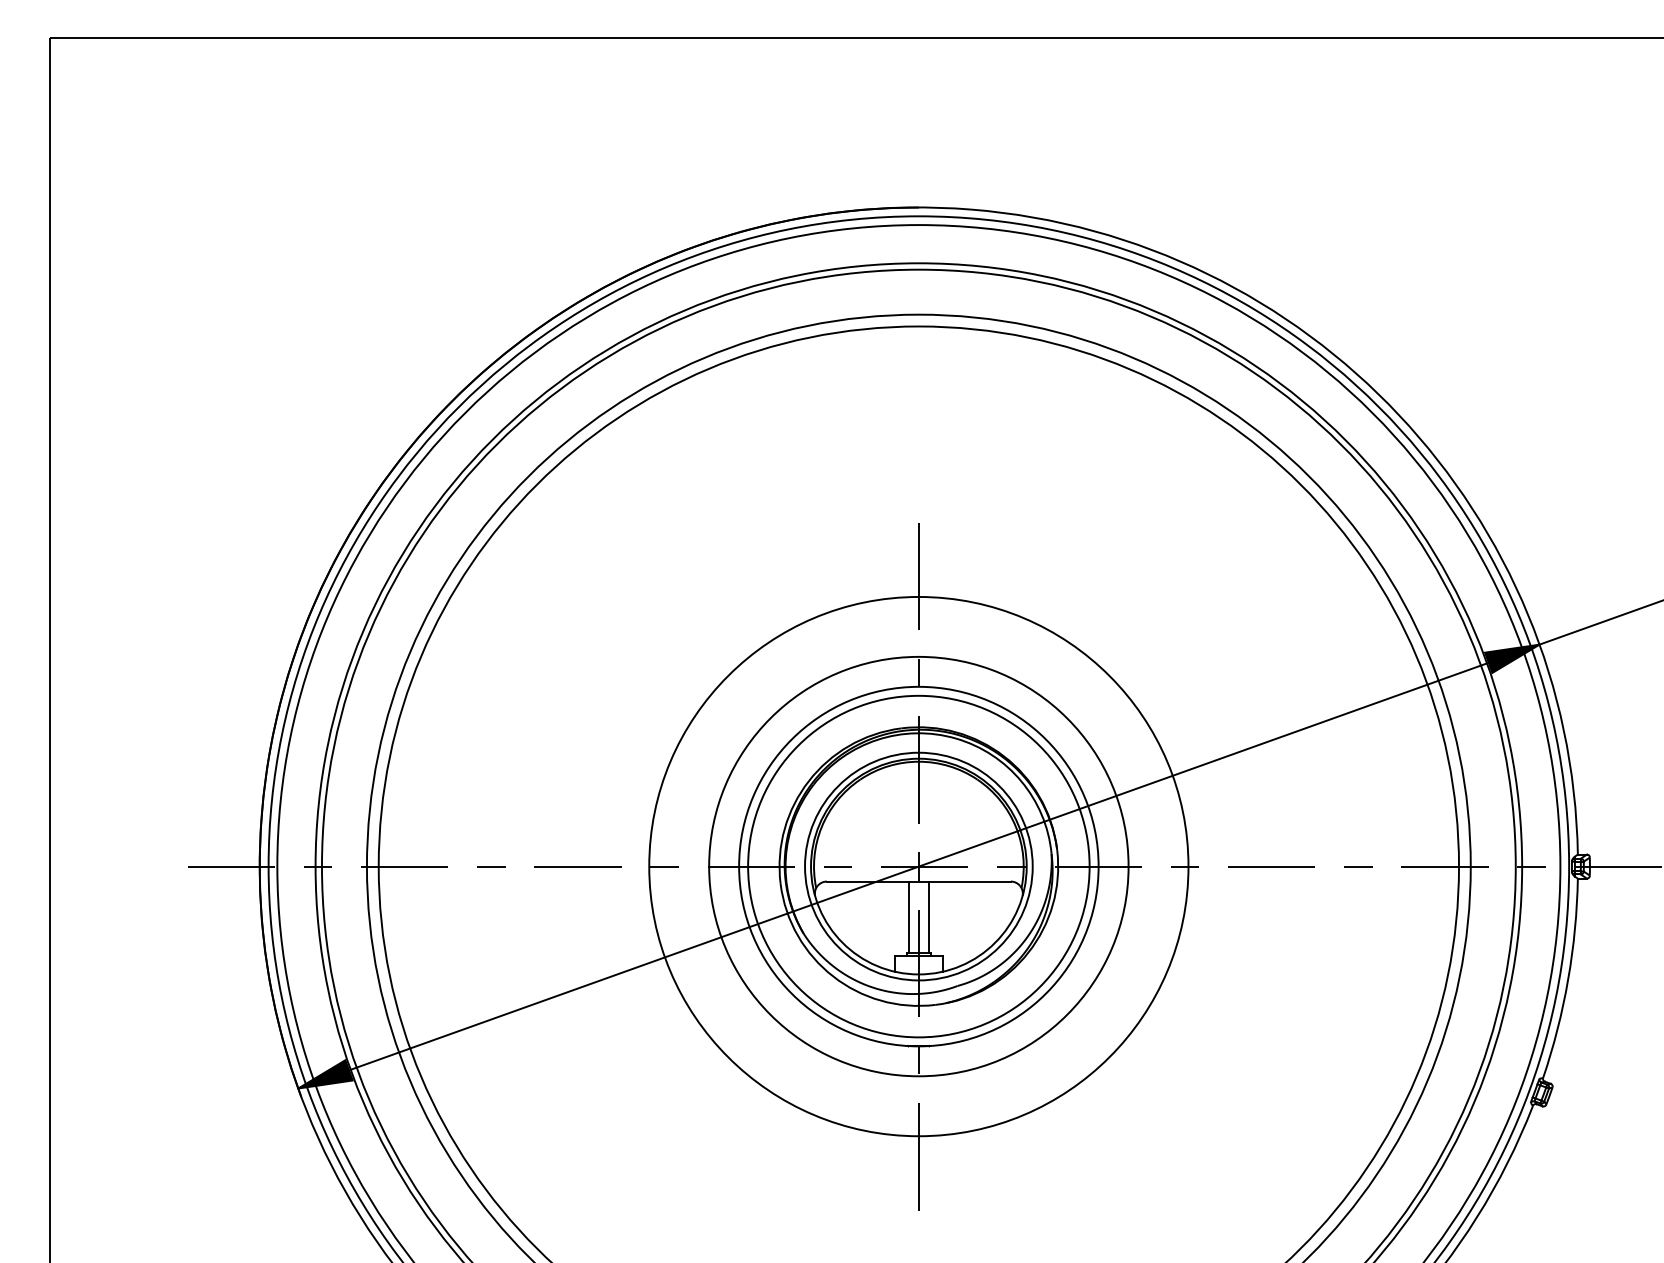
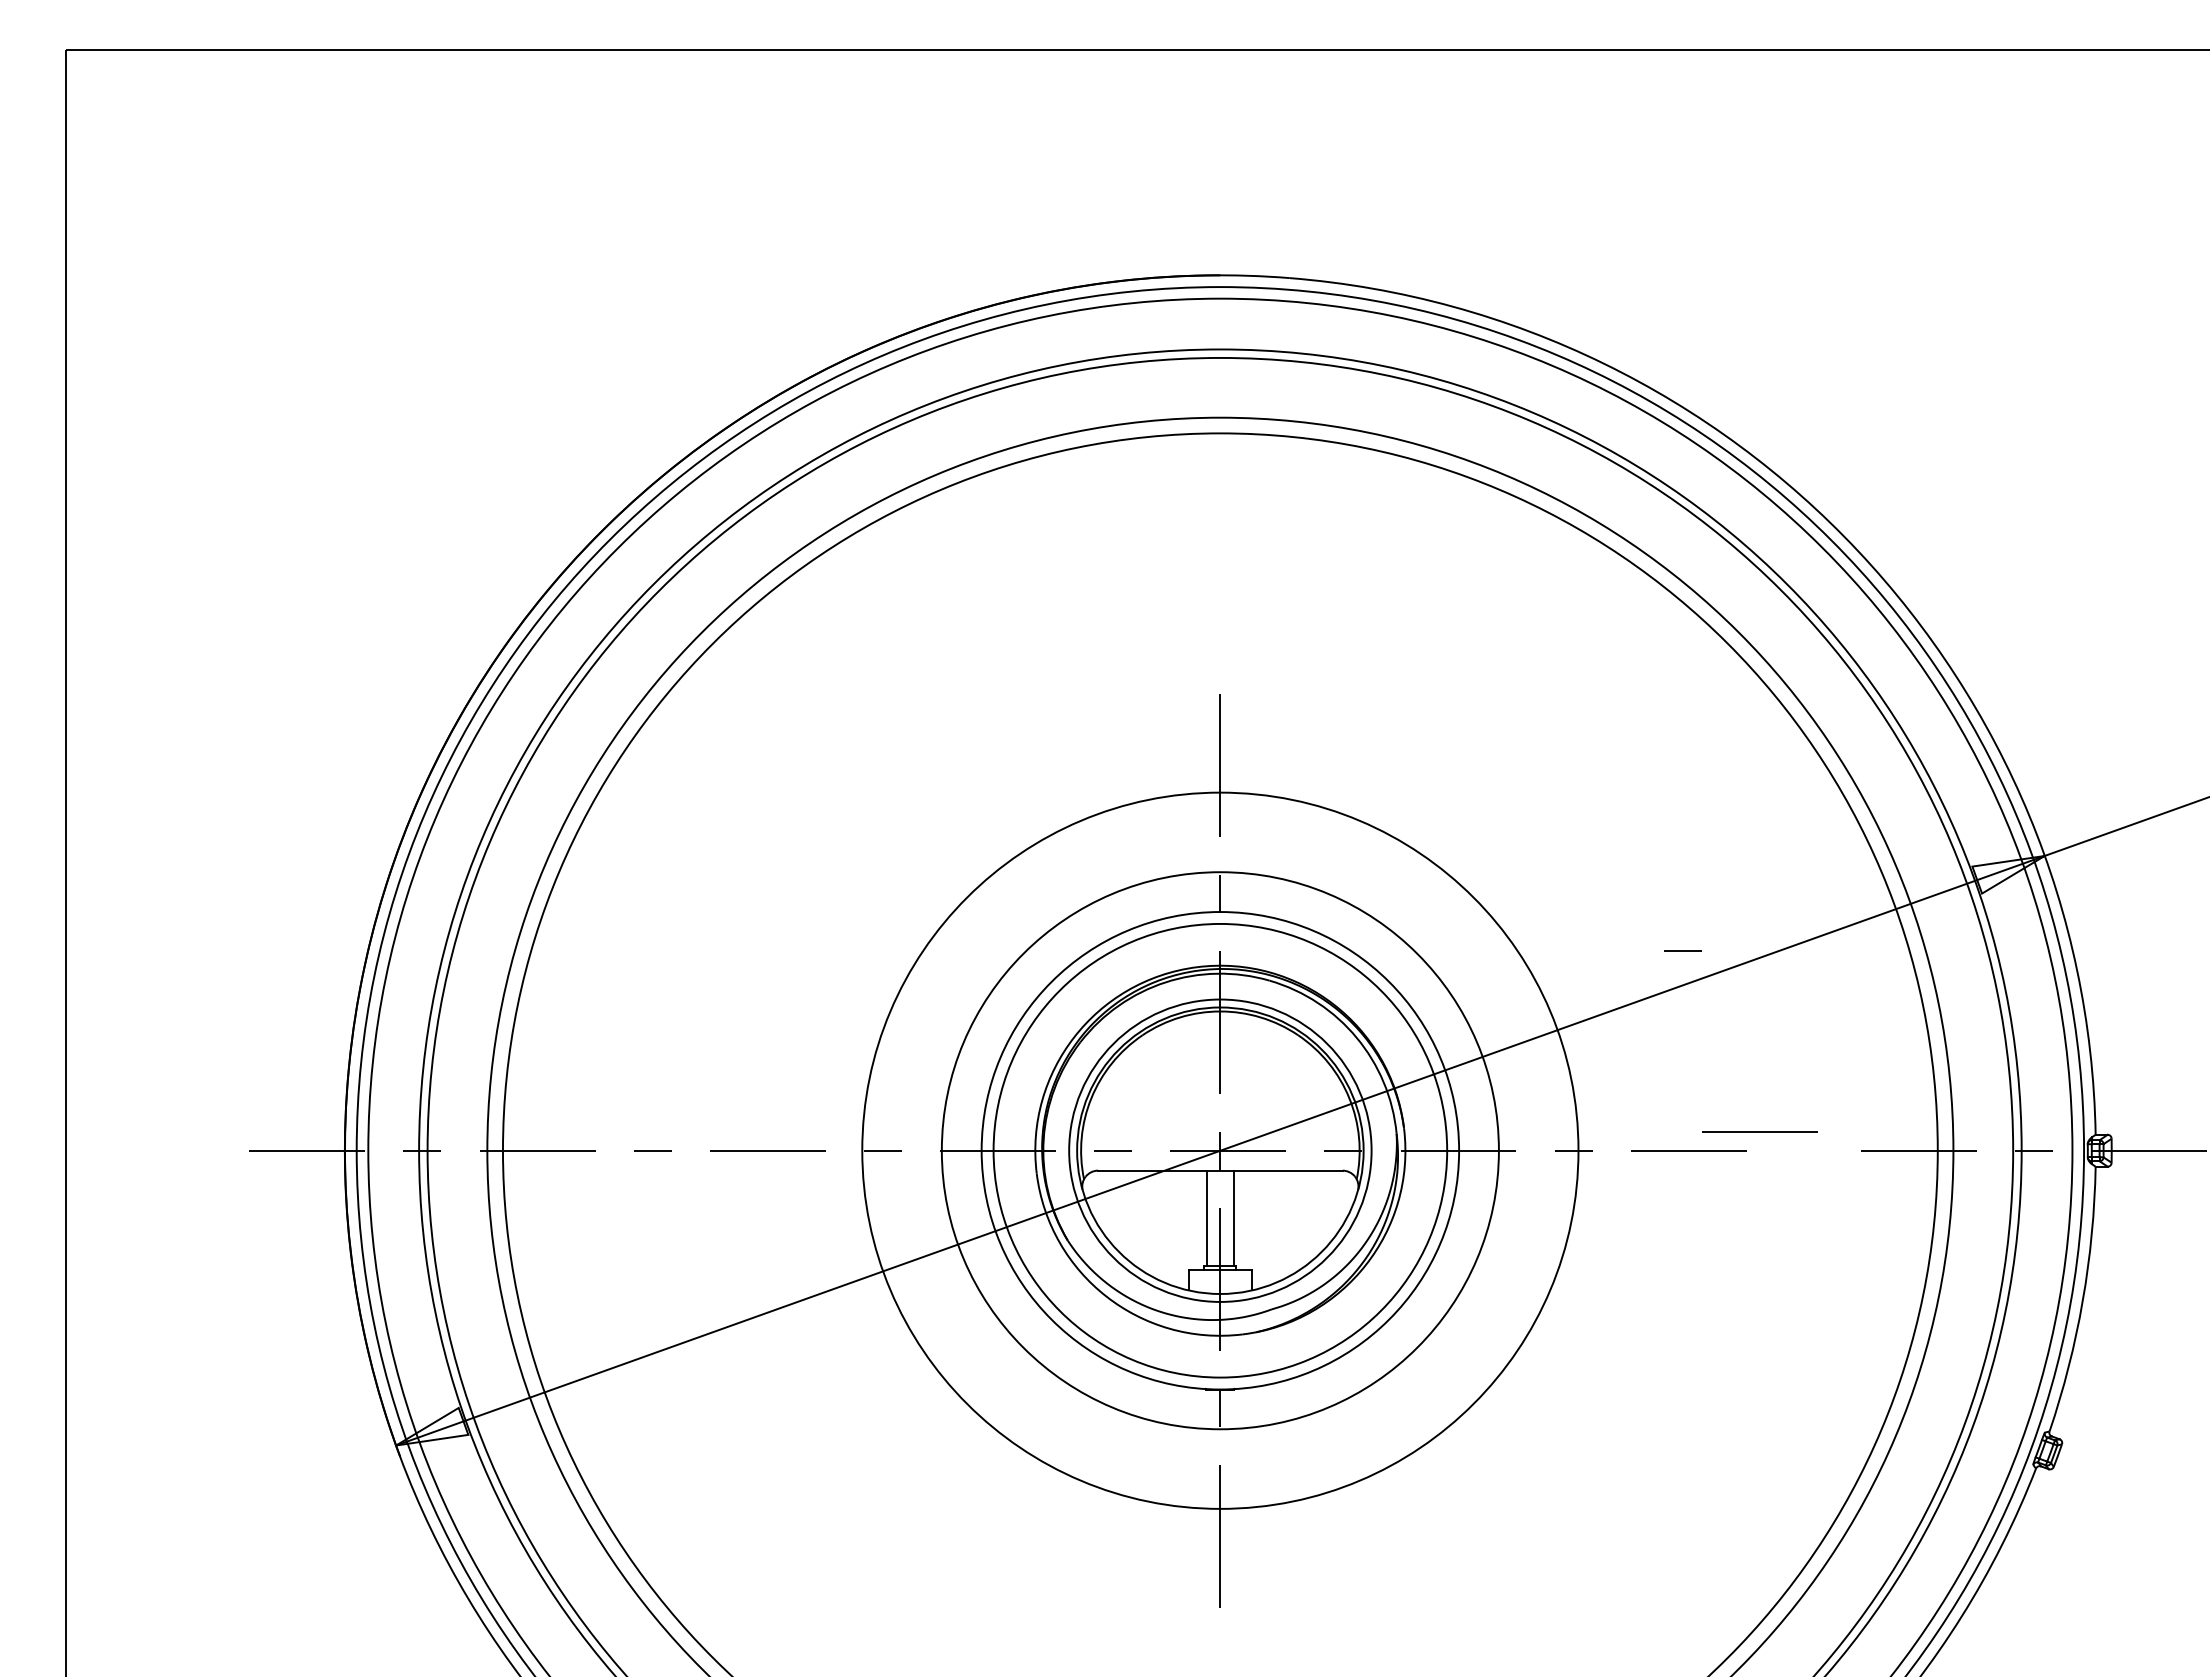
fill: (1512, 658) -> (2008, 874), removed
line: (1324, 852) -> (1759, 1131), added
line: (1357, 866) -> (1682, 950), moved
fill: (325, 1074) -> (432, 1426), removed

